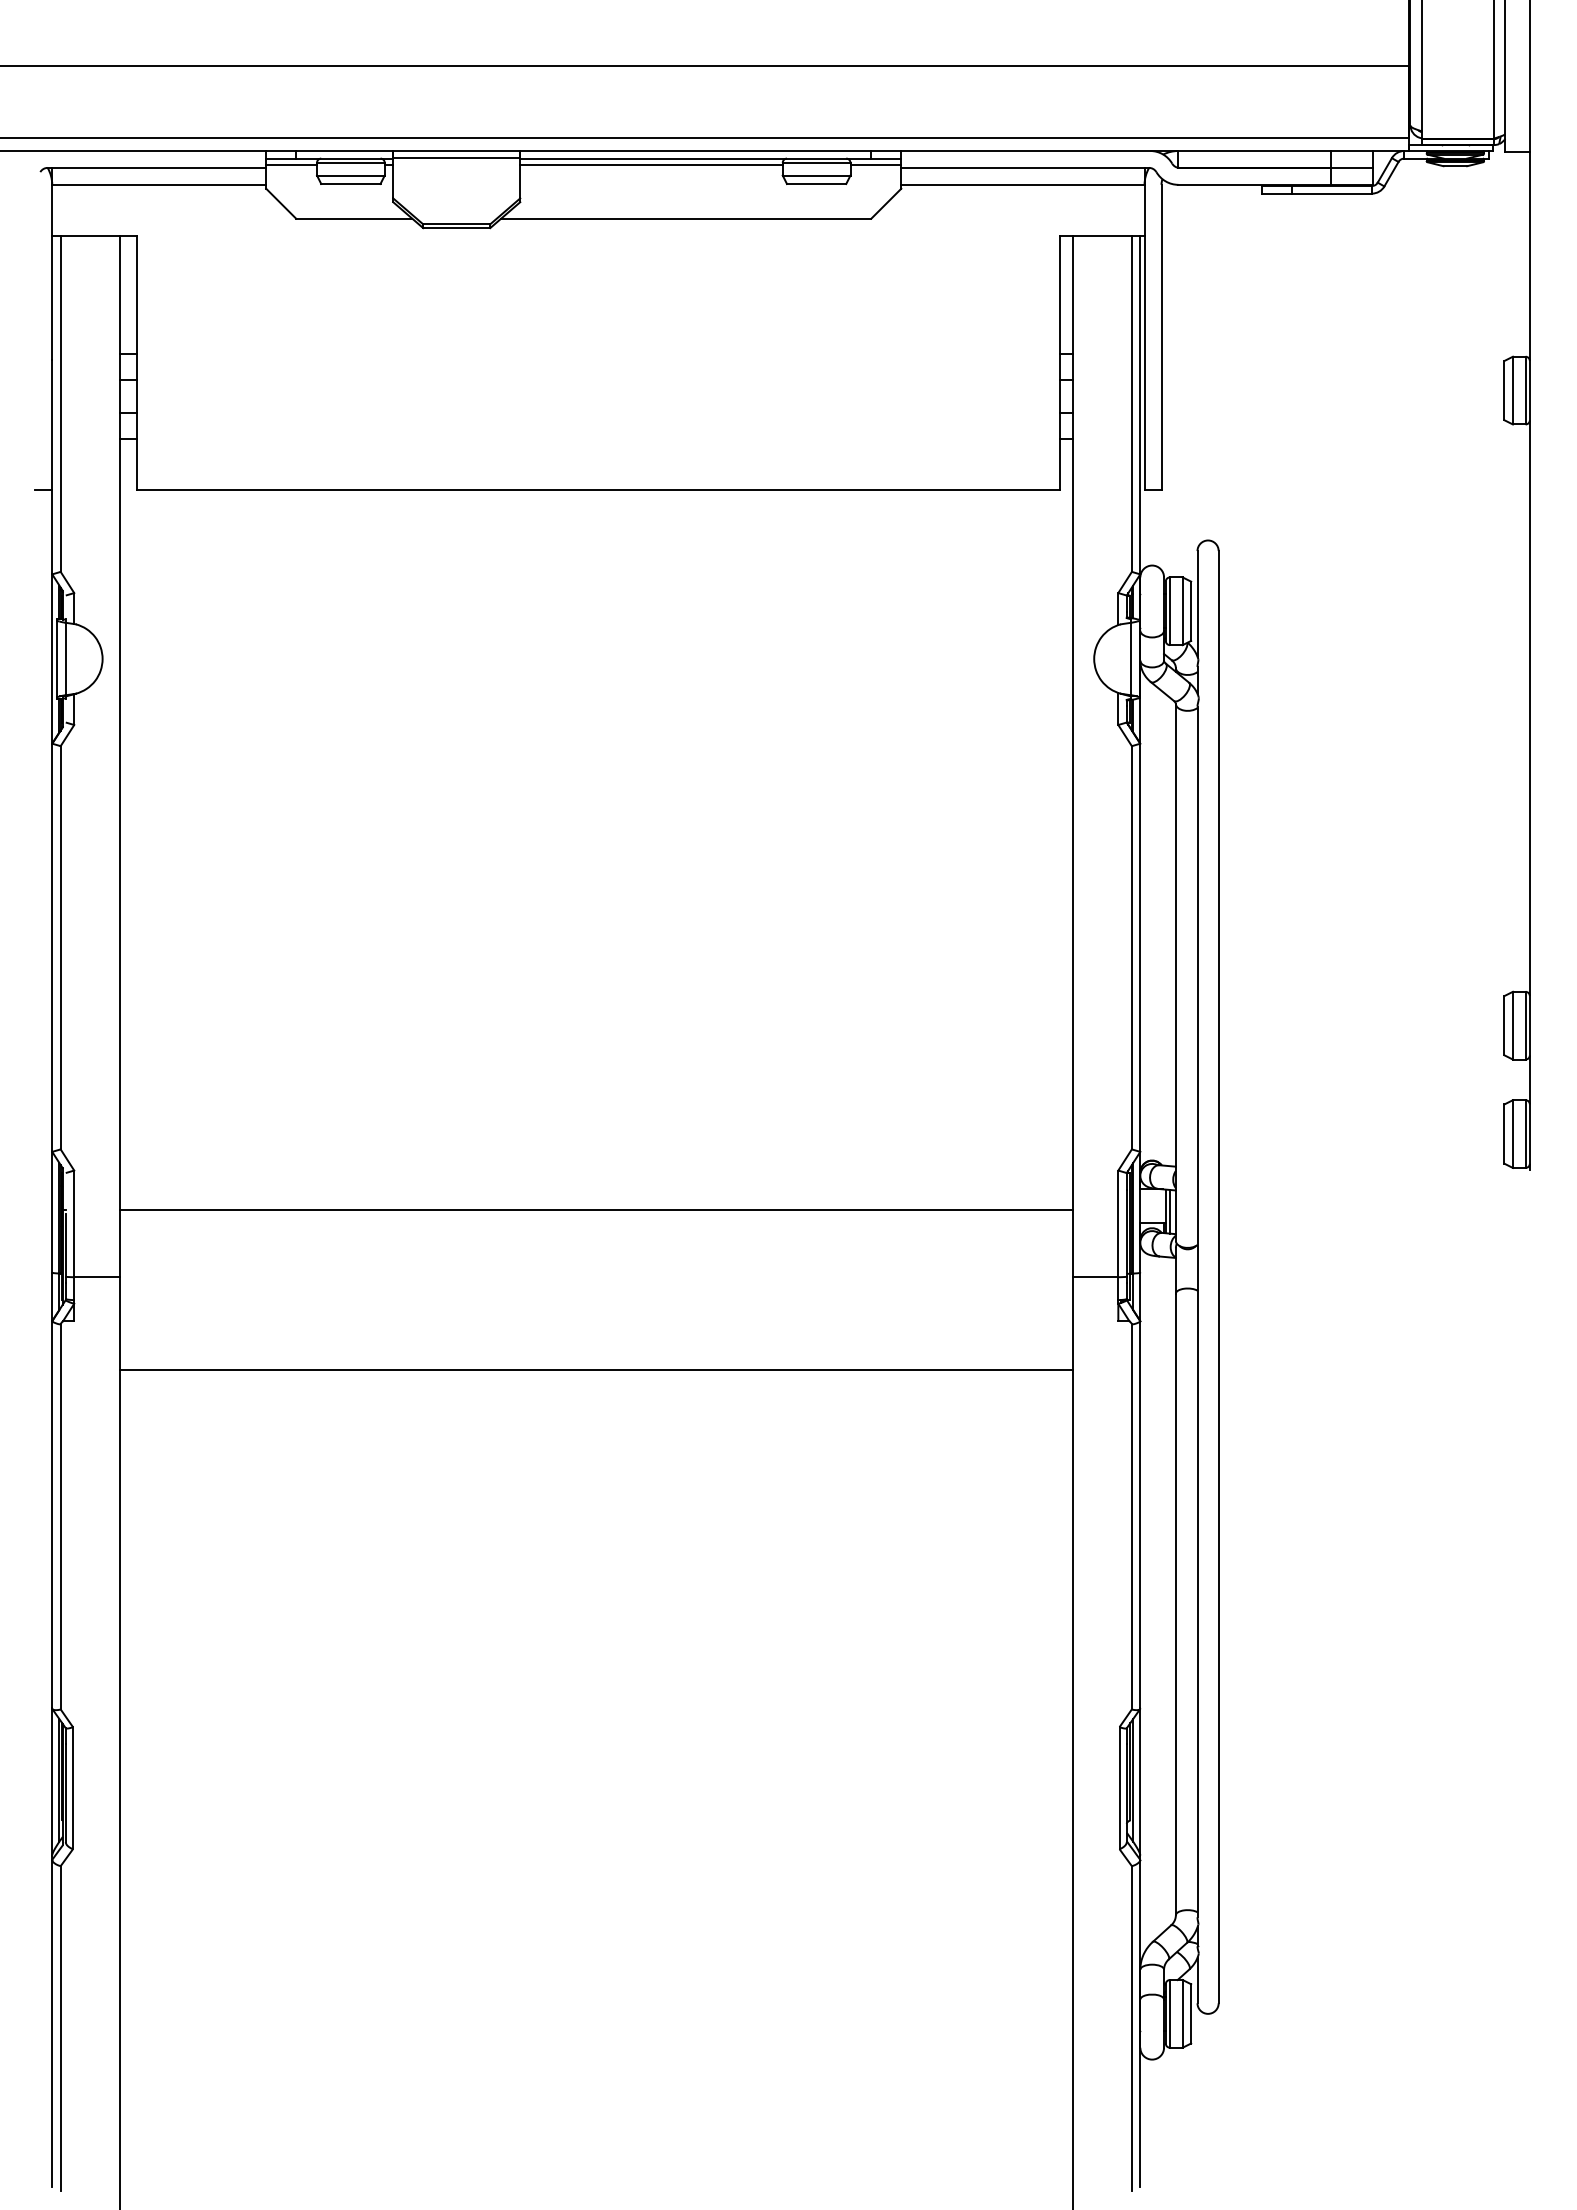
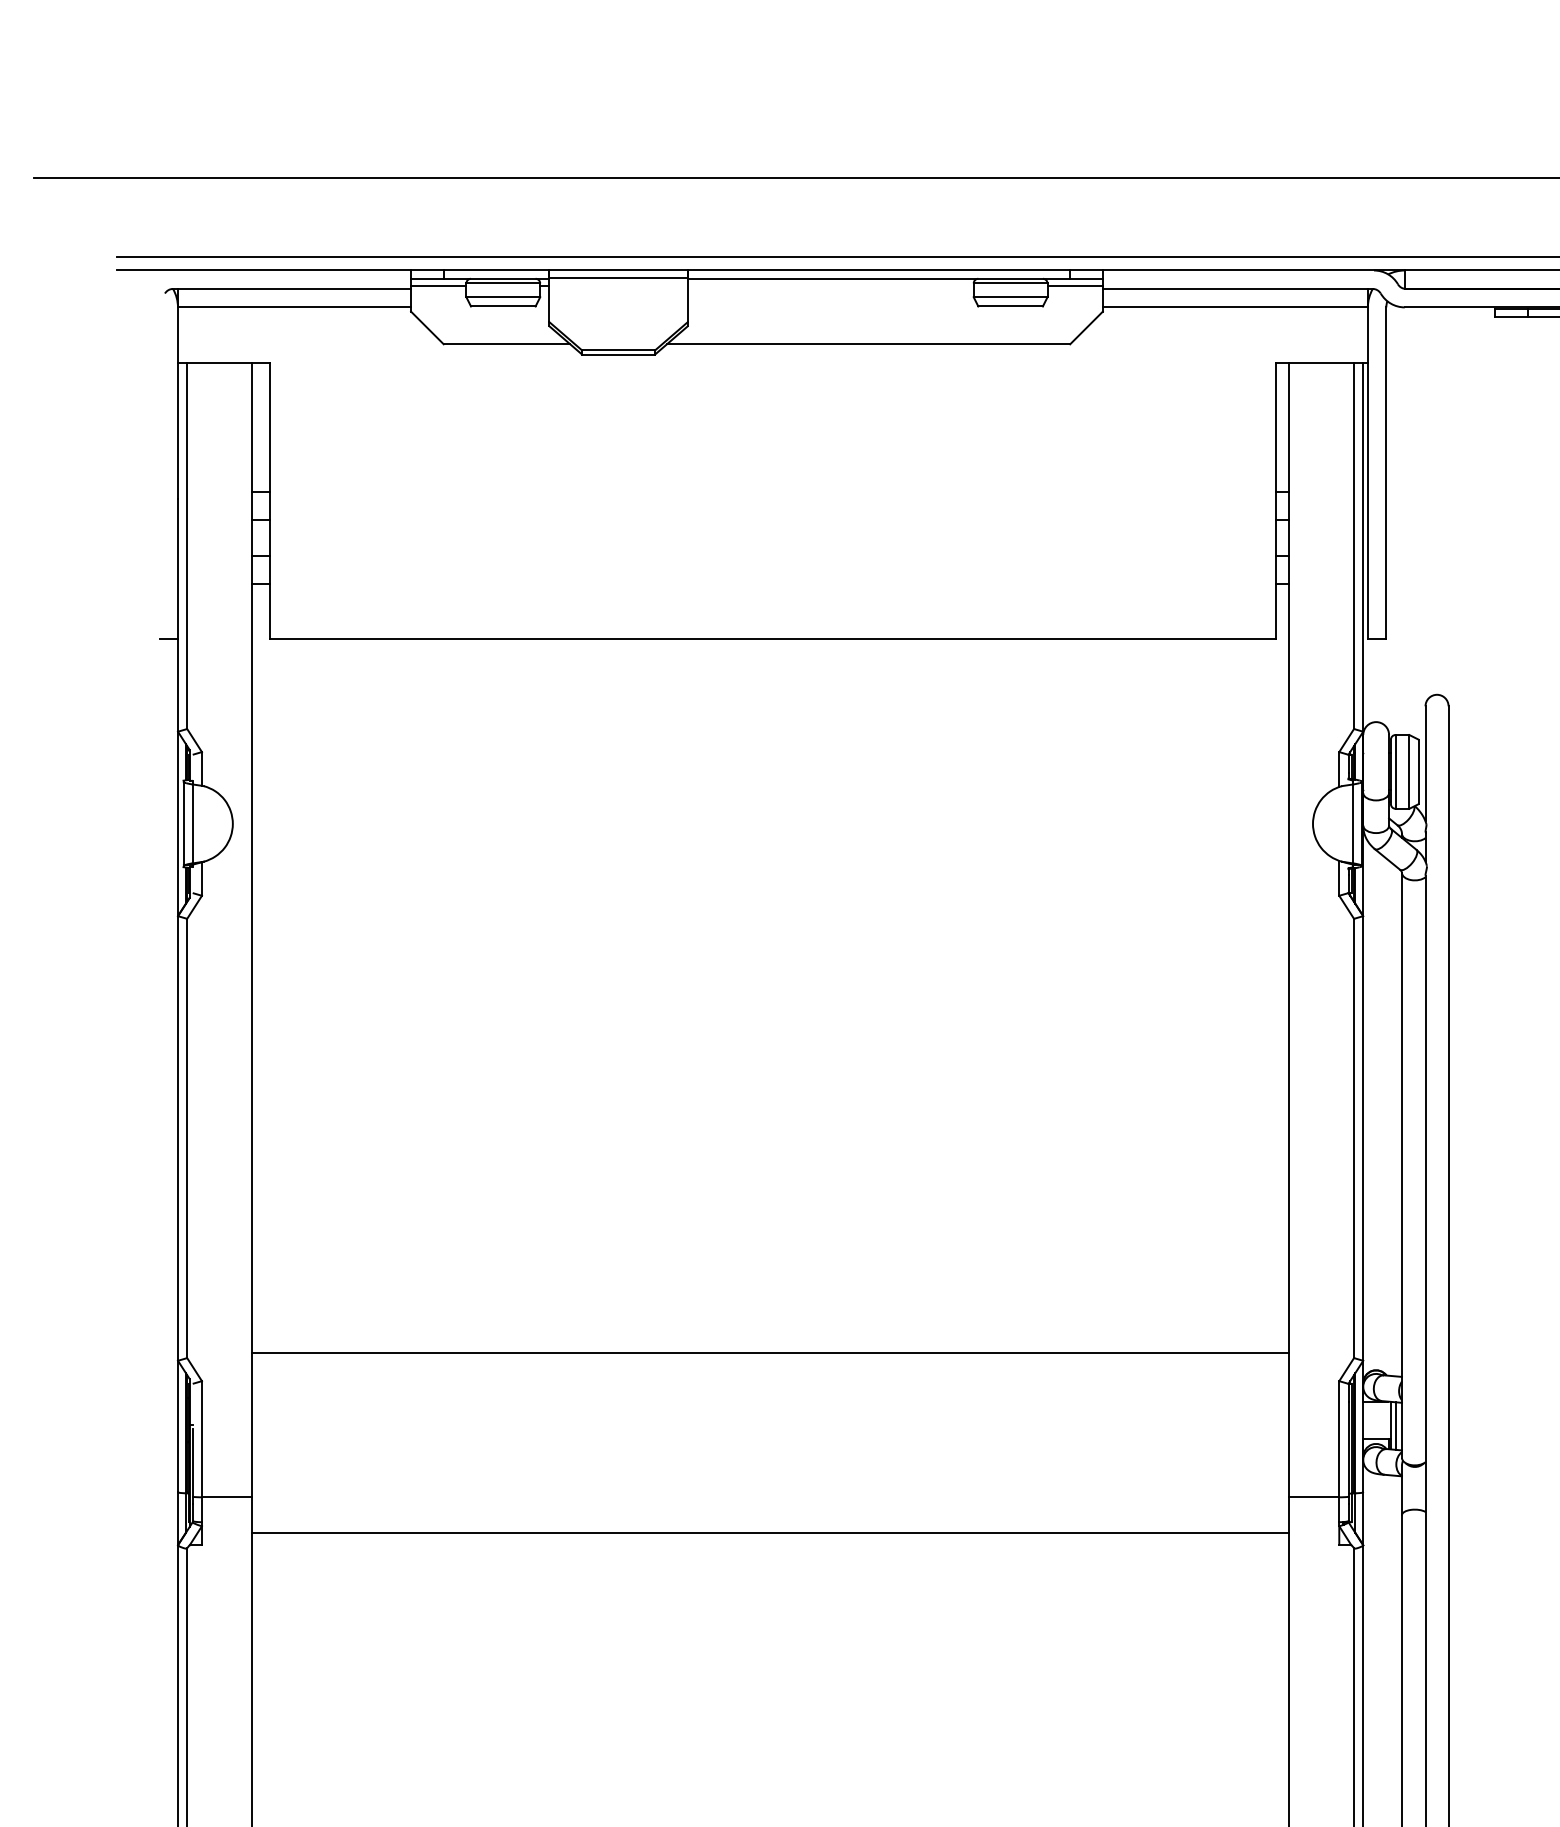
line: (651, 165) -> (830, 286), removed
line: (595, 1210) -> (769, 1352), moved
line: (595, 1370) -> (769, 1533), moved

